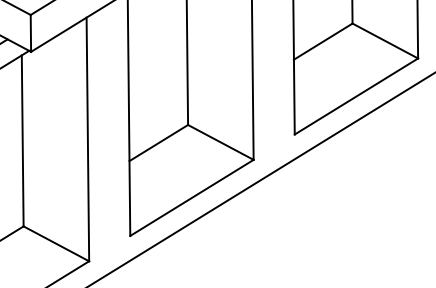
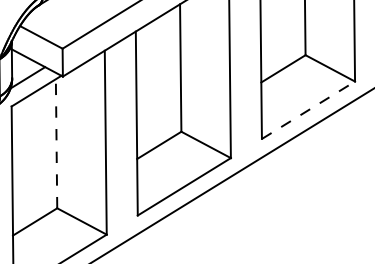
line: (356, 96) -> (308, 110), solid -> dashed
line: (22, 140) -> (56, 143), solid -> dashed

